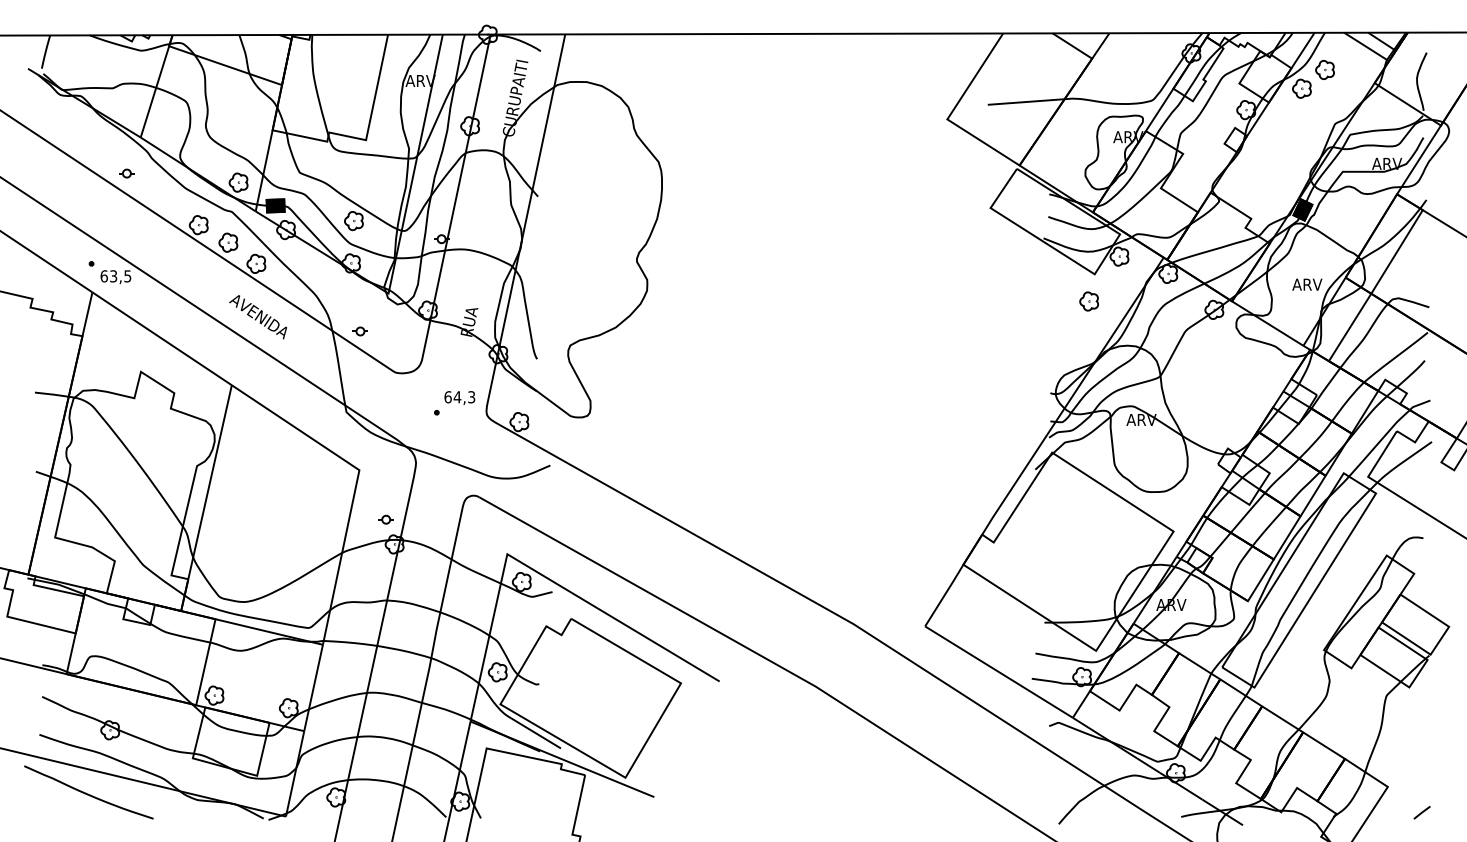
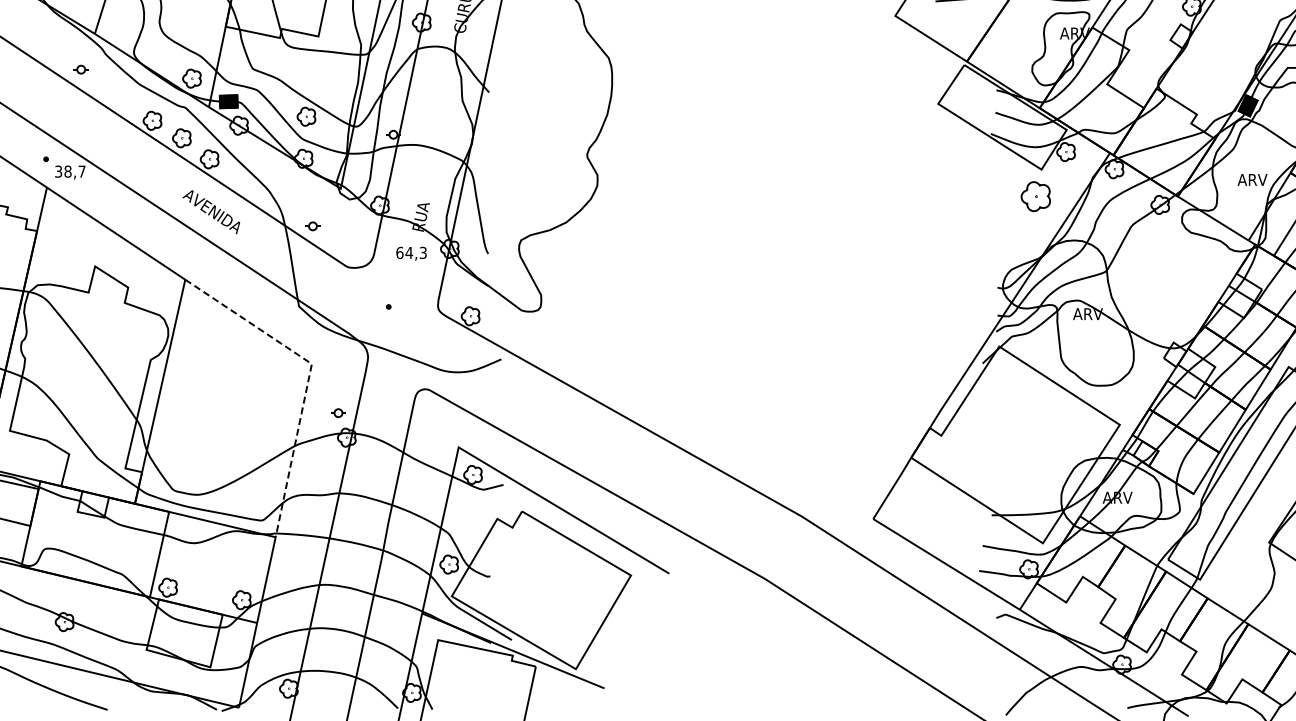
text: (115, 276) -> (69, 171), 63,5 -> 38,7
part: (1089, 301) -> (1036, 196), size x1.6
text: (459, 397) -> (411, 253), moved
line: (356, 481) -> (309, 375), solid -> dashed

